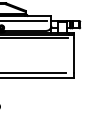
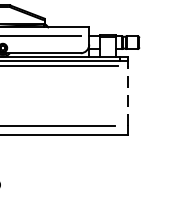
line: (73, 54) -> (127, 94), solid -> dashed

